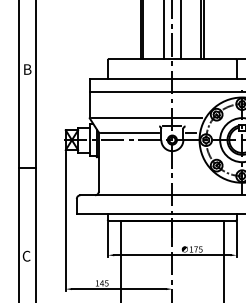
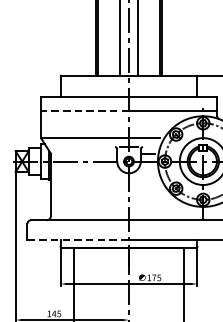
line: (130, 92) -> (84, 110), solid -> dashed
line: (129, 132) -> (83, 153), removed
line: (124, 213) -> (78, 239), solid -> dashed

